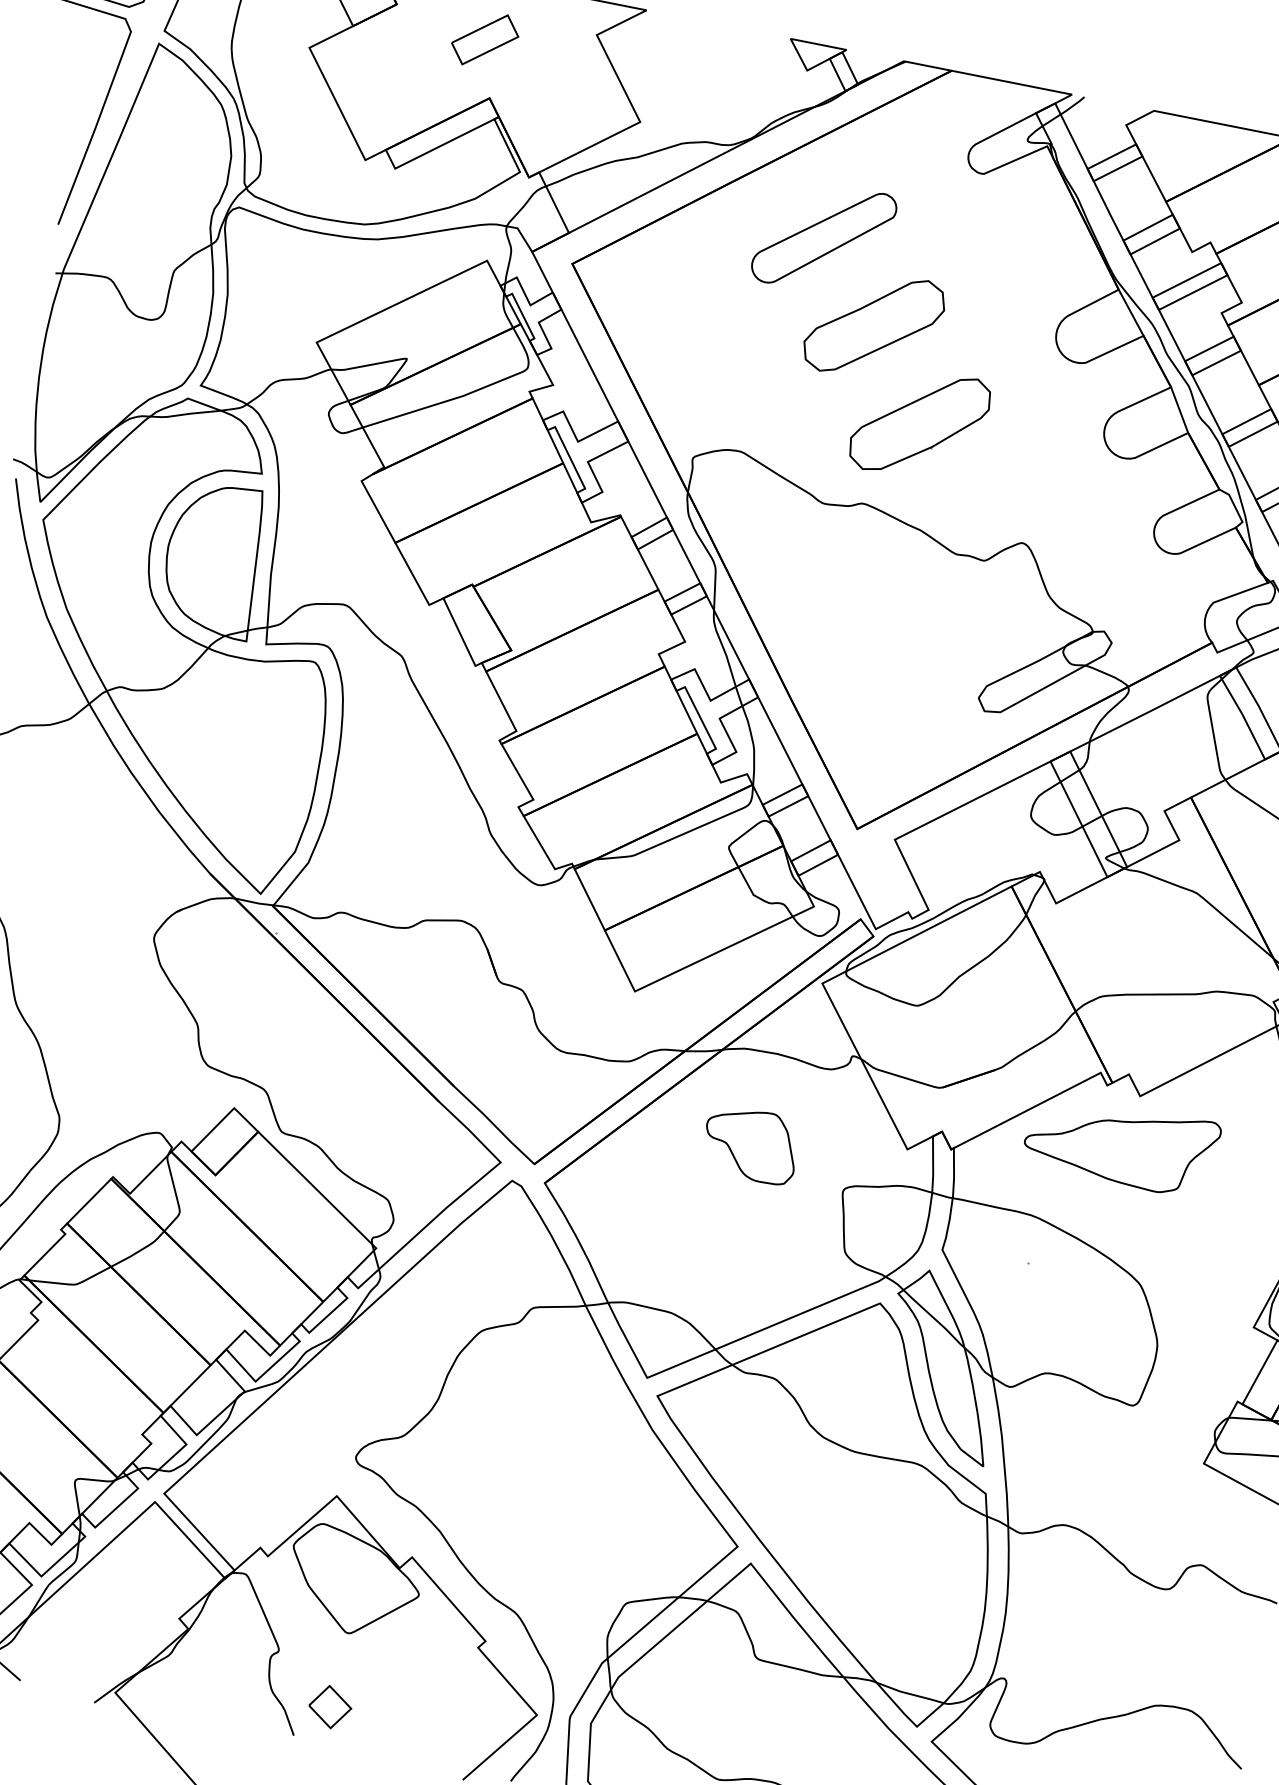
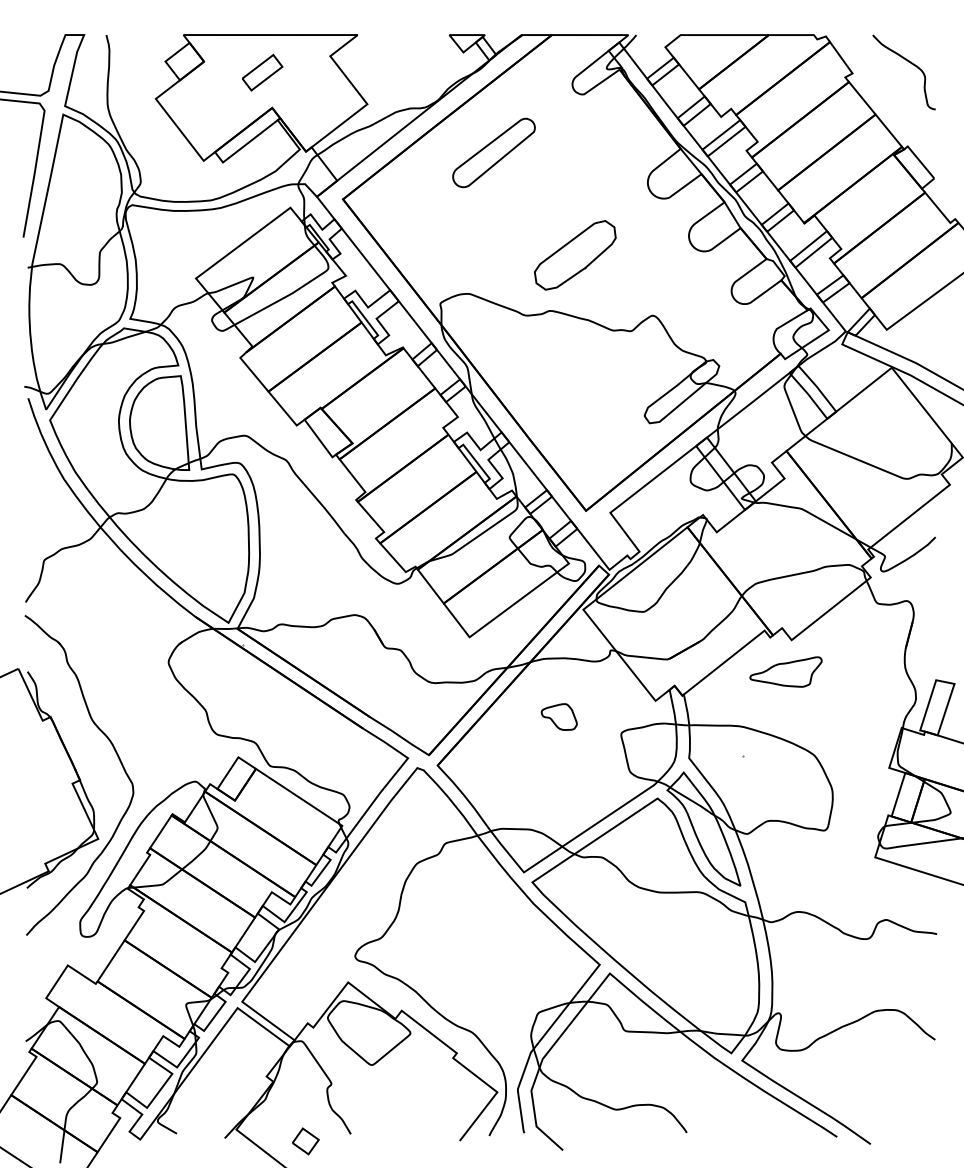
part: (874, 325) -> (535, 200), removed
part: (751, 1143) -> (559, 716), size x0.6
part: (1120, 1143) -> (785, 671), size x0.6
part: (329, 1707) -> (305, 1141), moved

